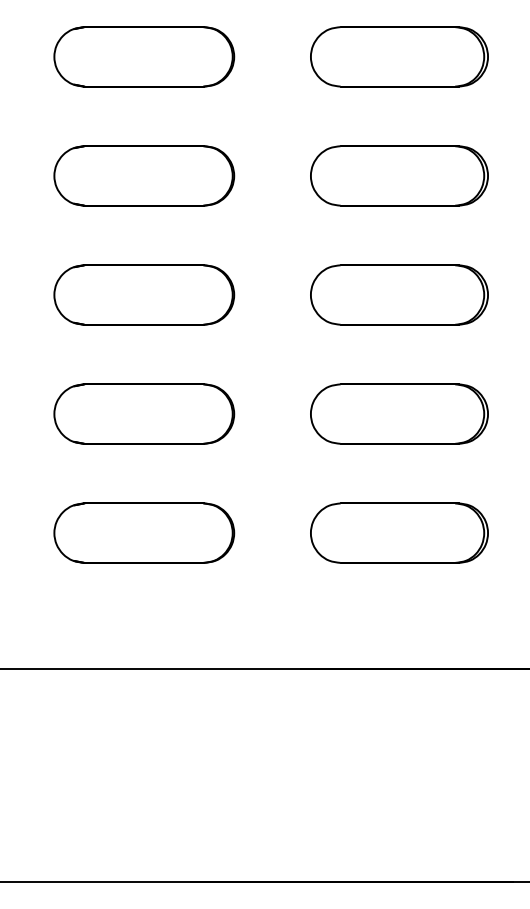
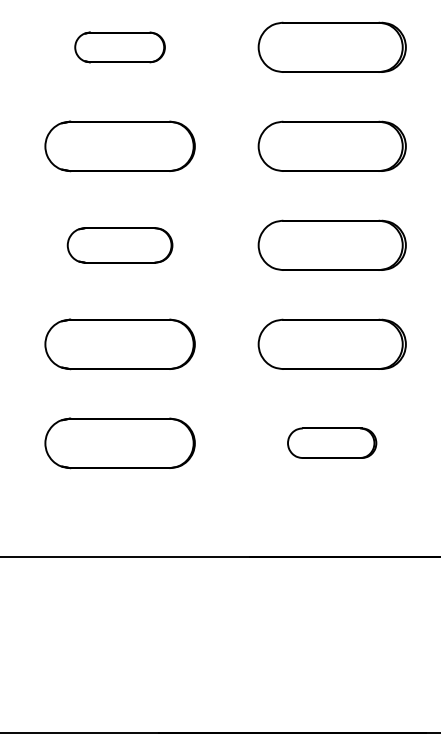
part: (143, 56) -> (119, 47), size x0.6
part: (143, 295) -> (119, 245), size x0.7
part: (398, 532) -> (331, 442), size x0.6

